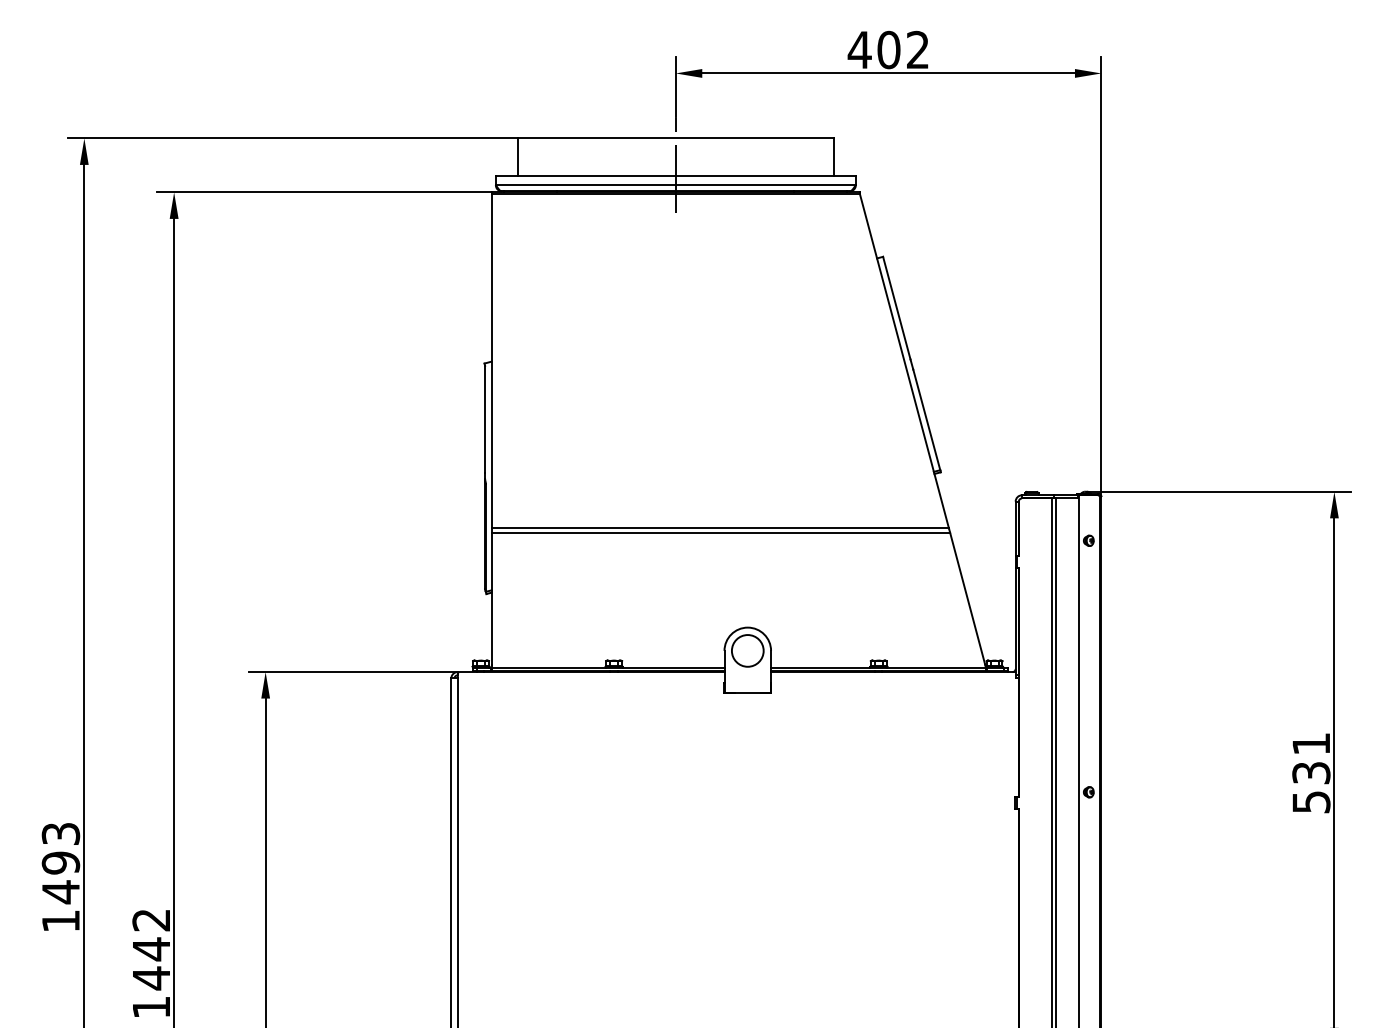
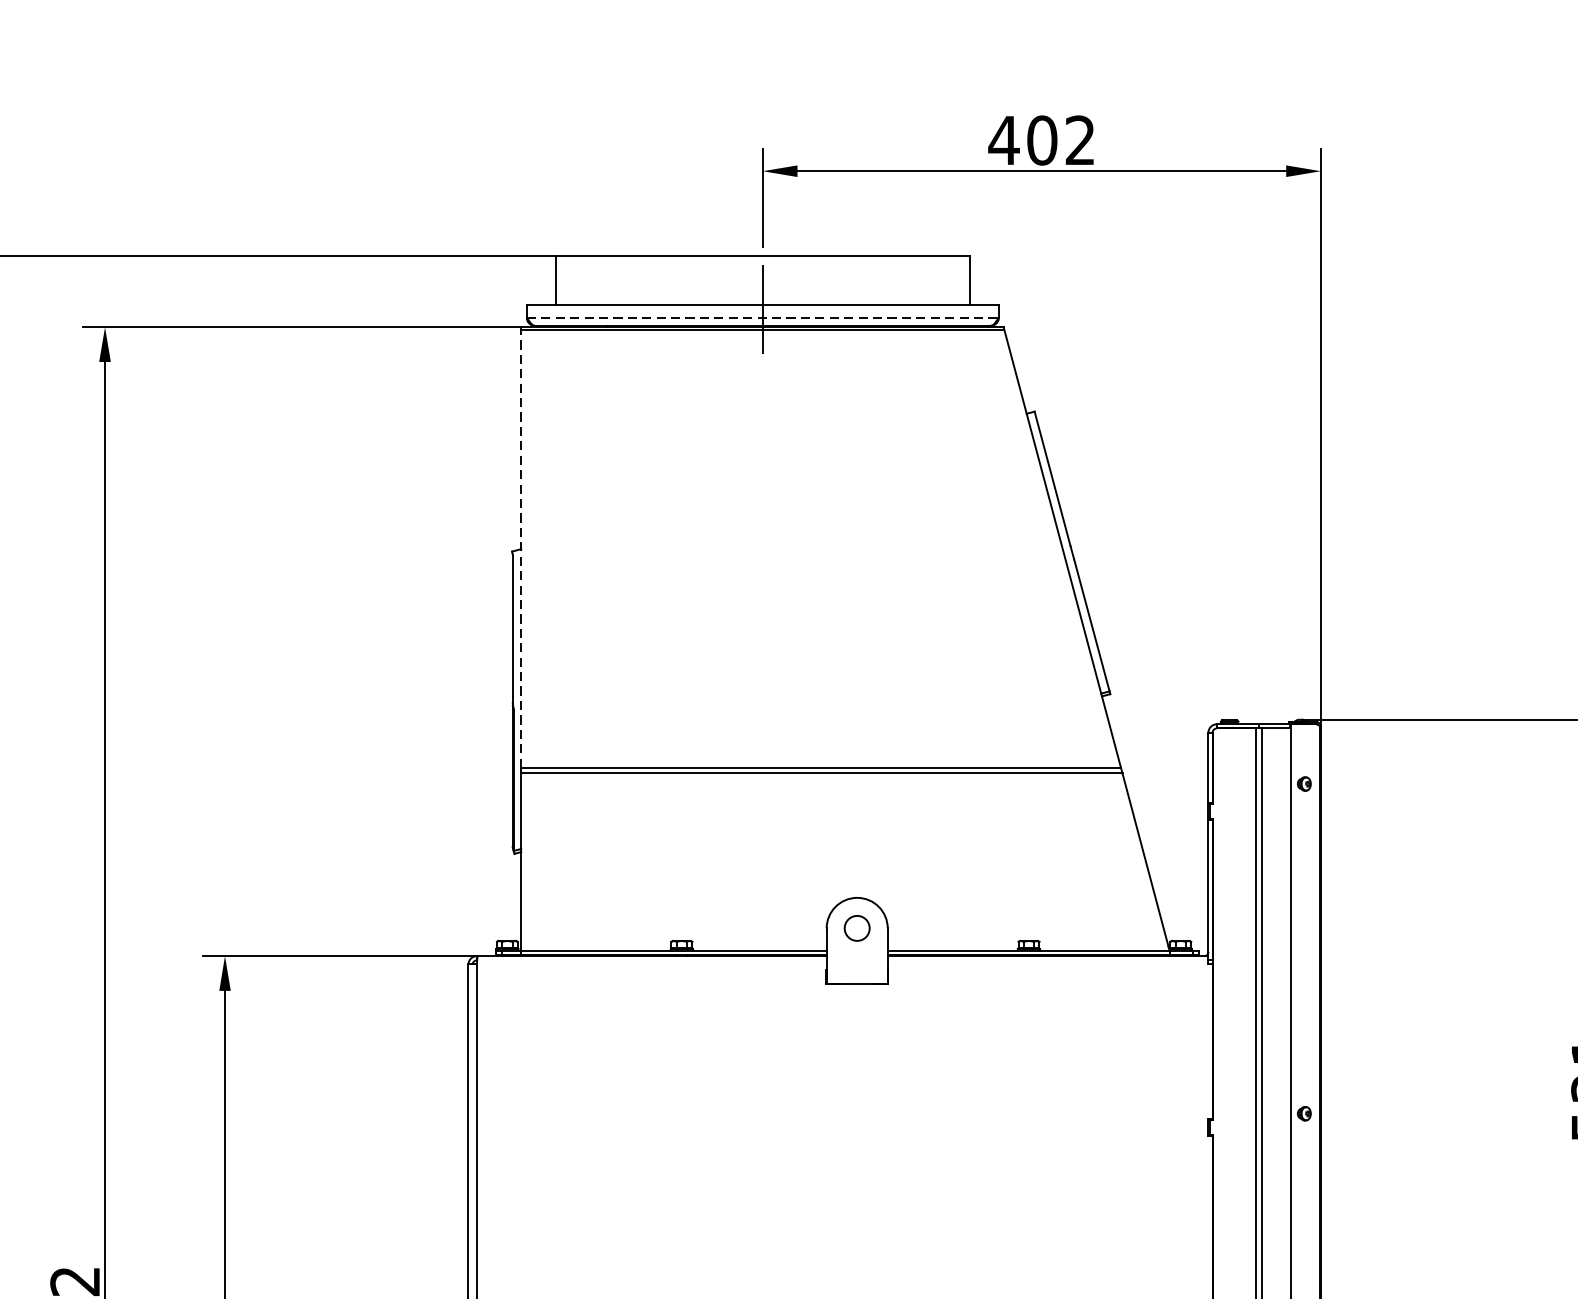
line: (675, 185) -> (762, 318), solid -> dashed
line: (491, 361) -> (521, 548), solid -> dashed
circle: (747, 650) -> (856, 927), size x0.6

